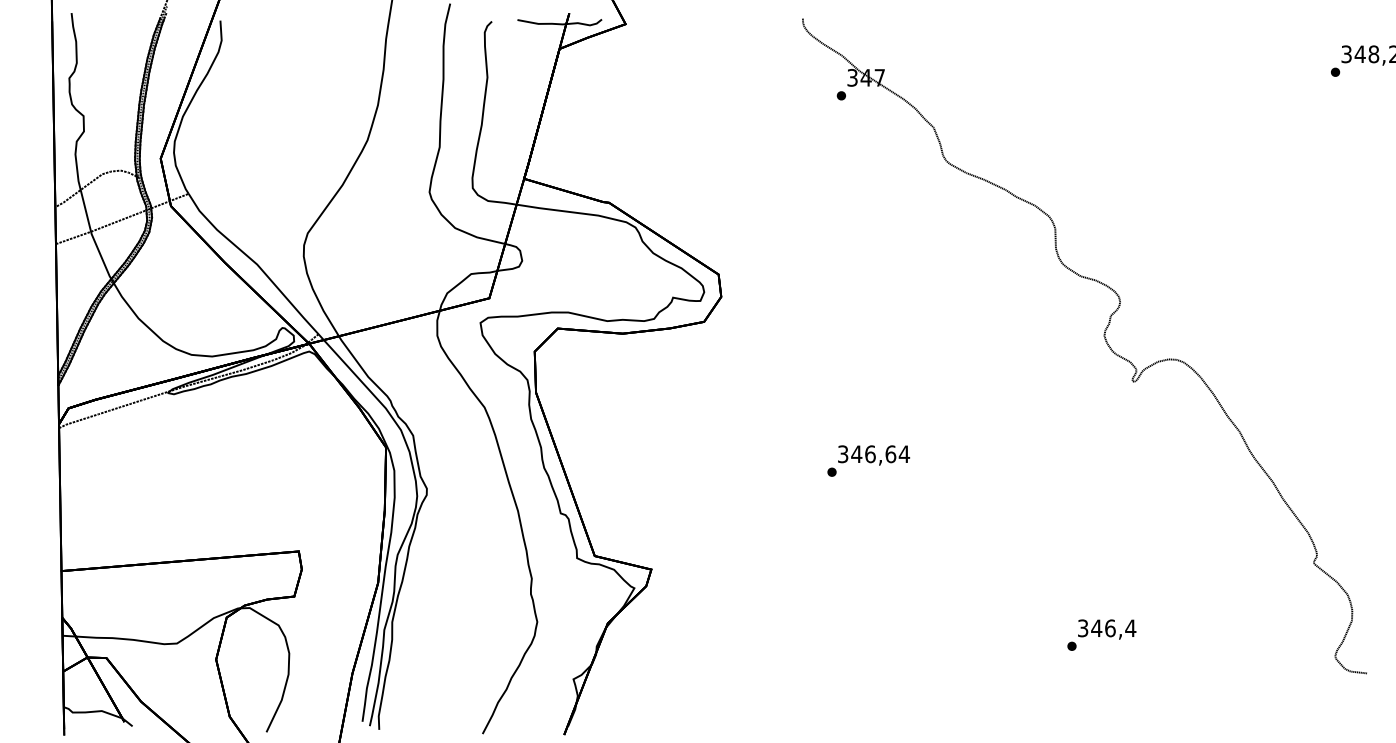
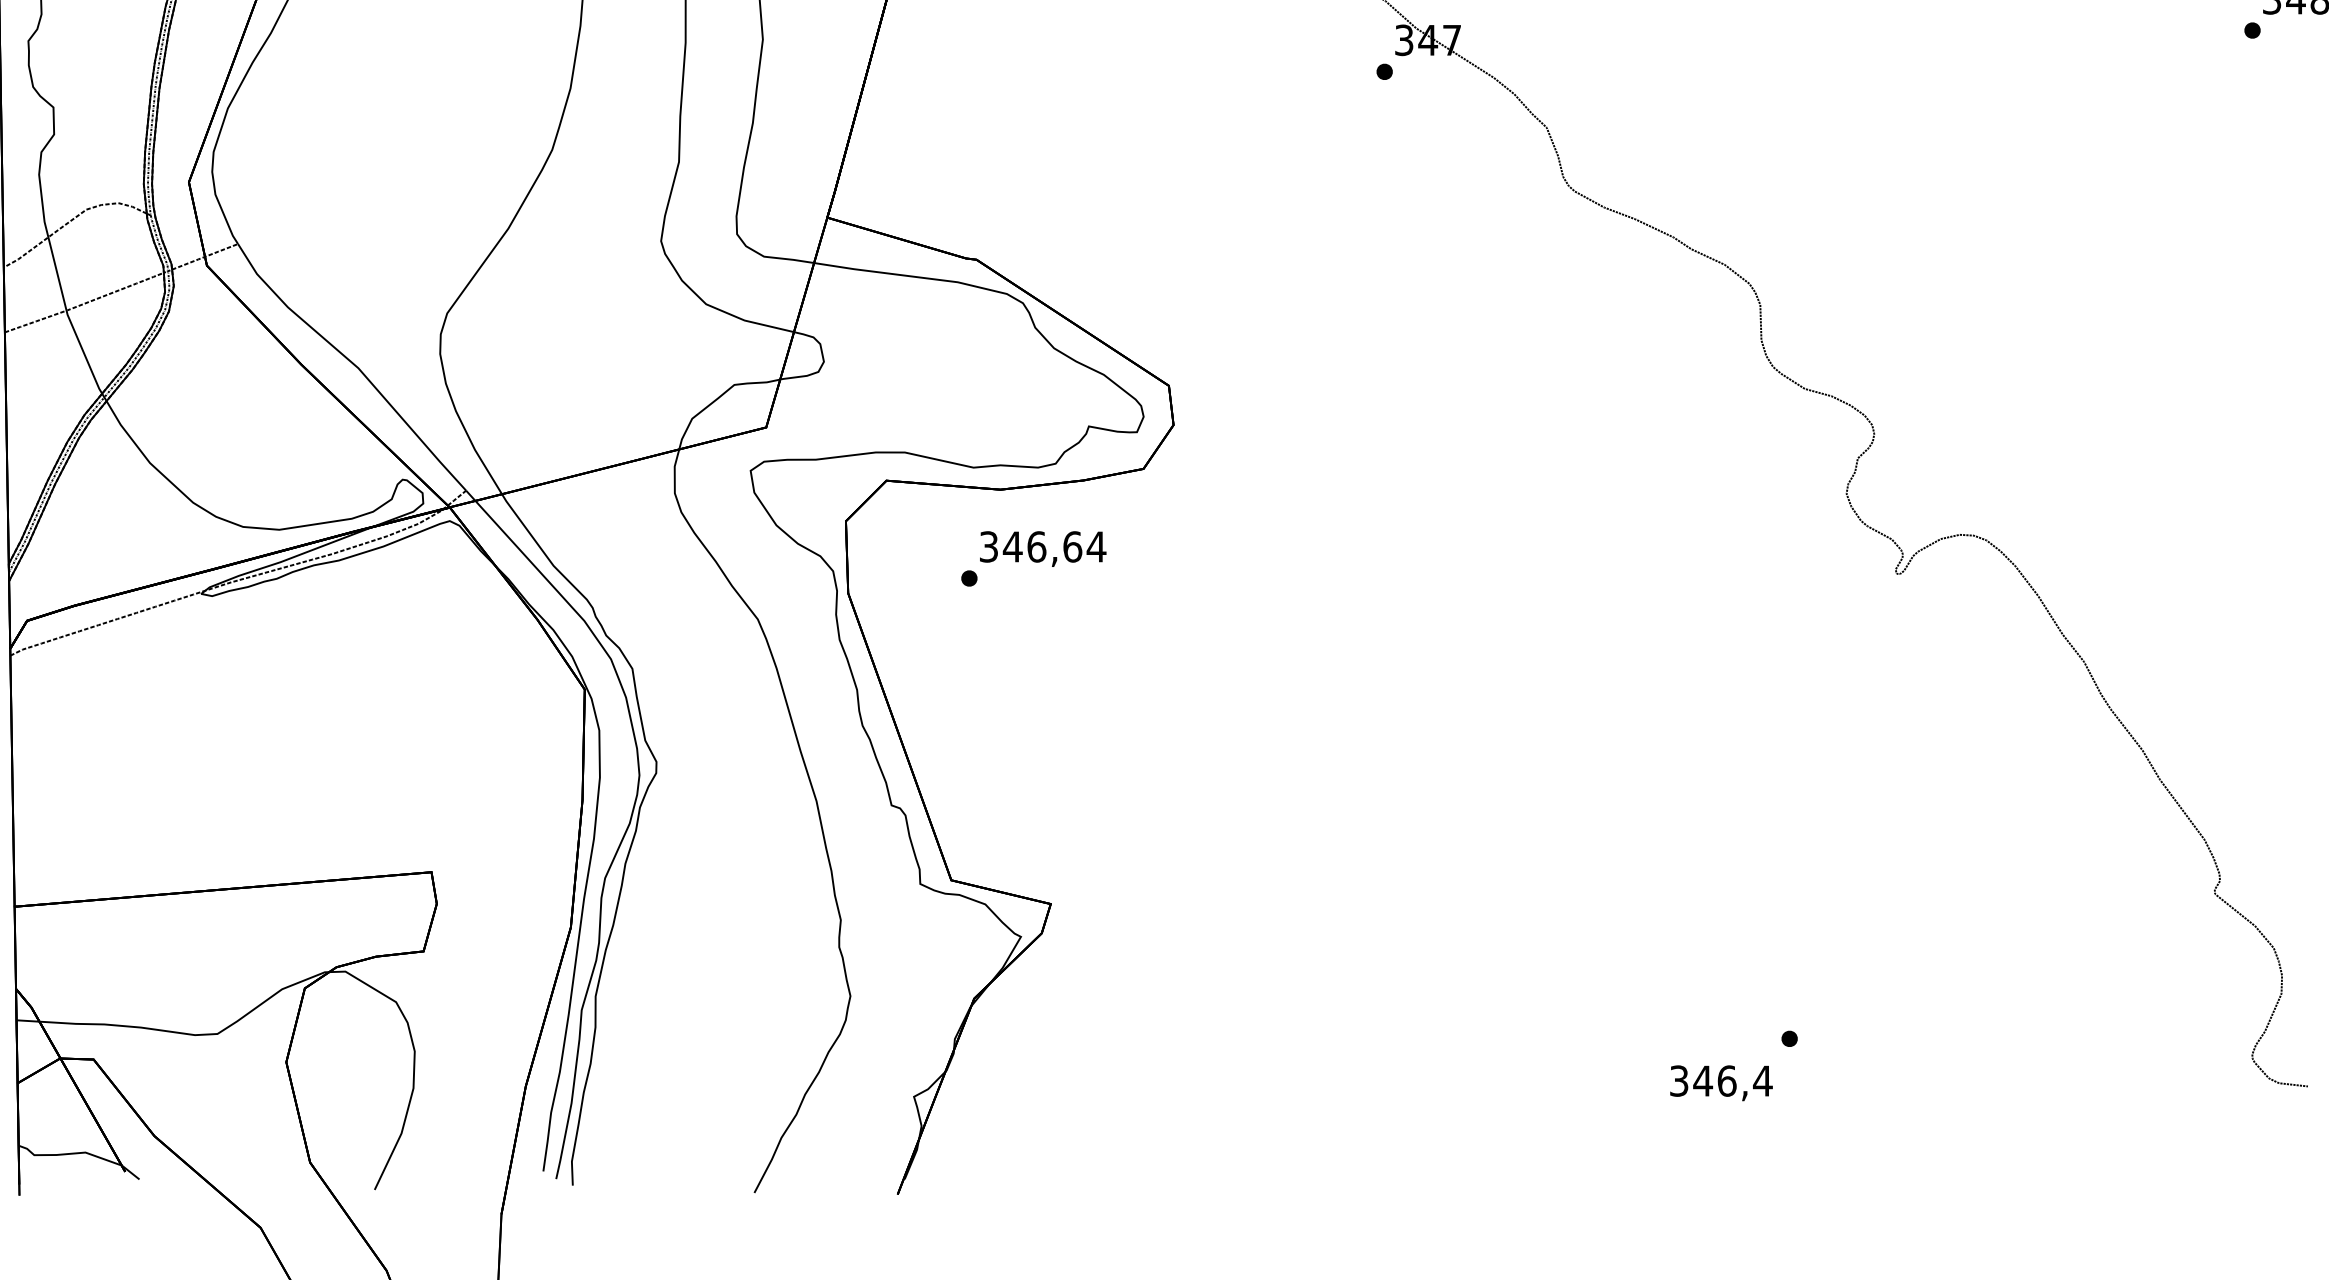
text: (868, 460) -> (1033, 557), moved
text: (1107, 629) -> (1722, 1083), moved

